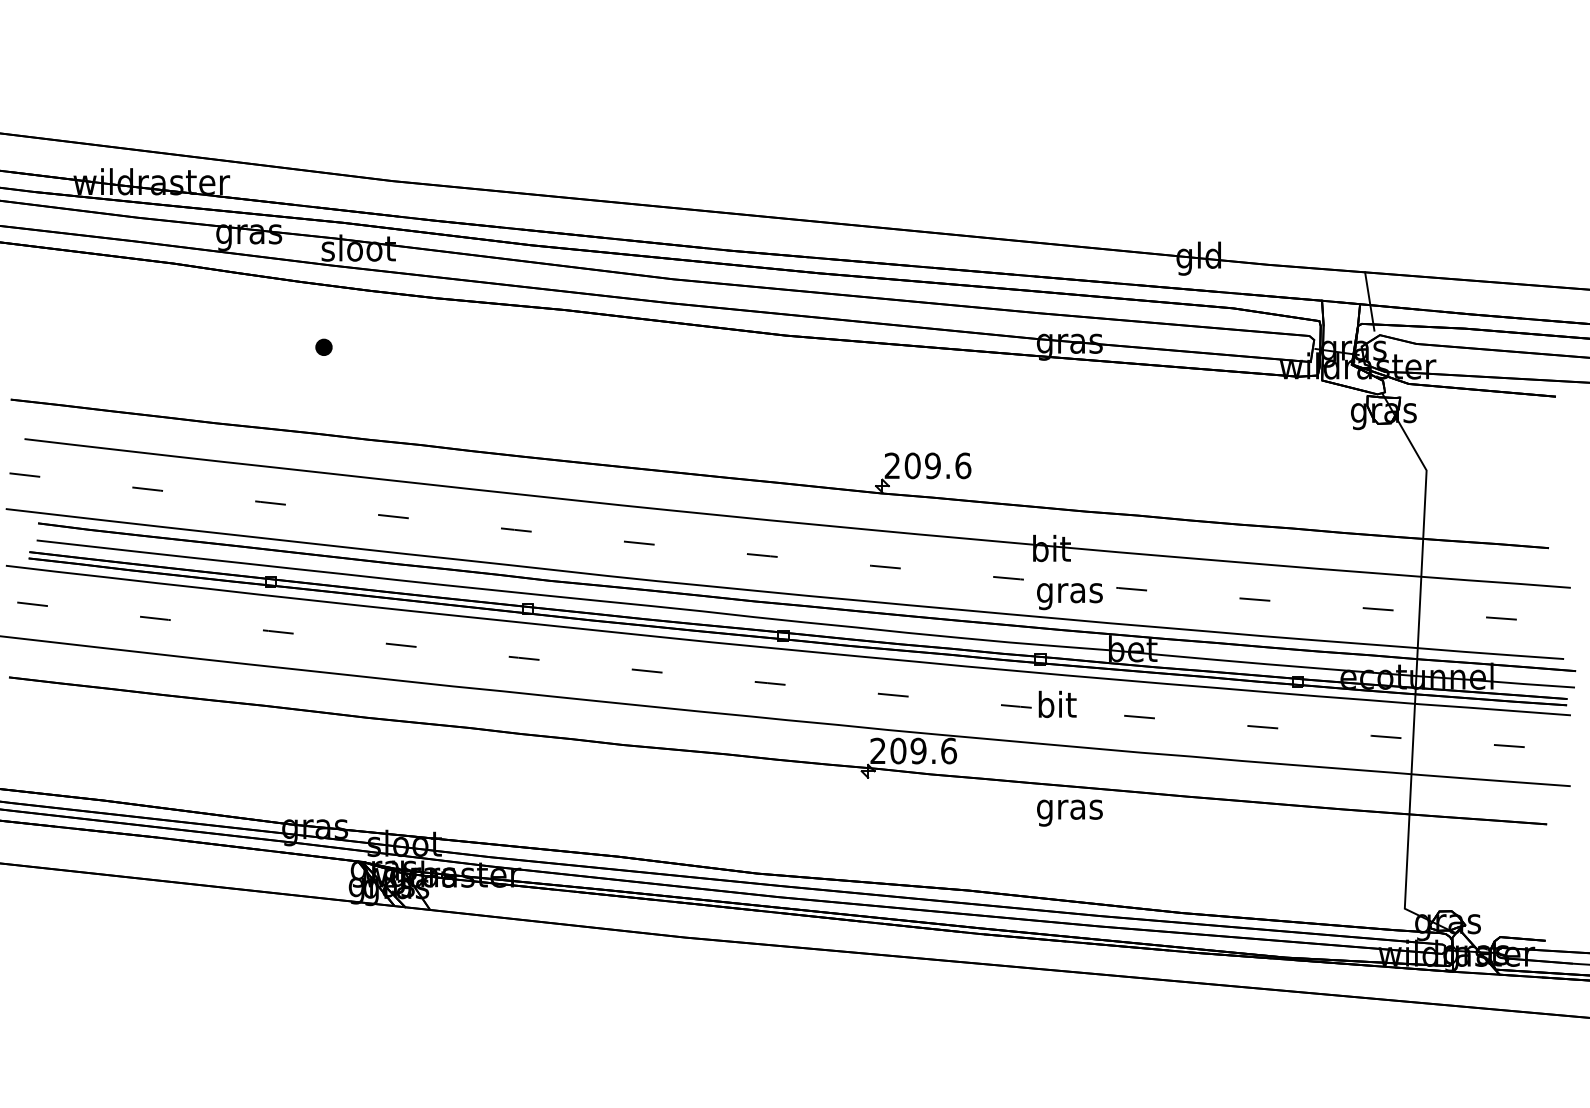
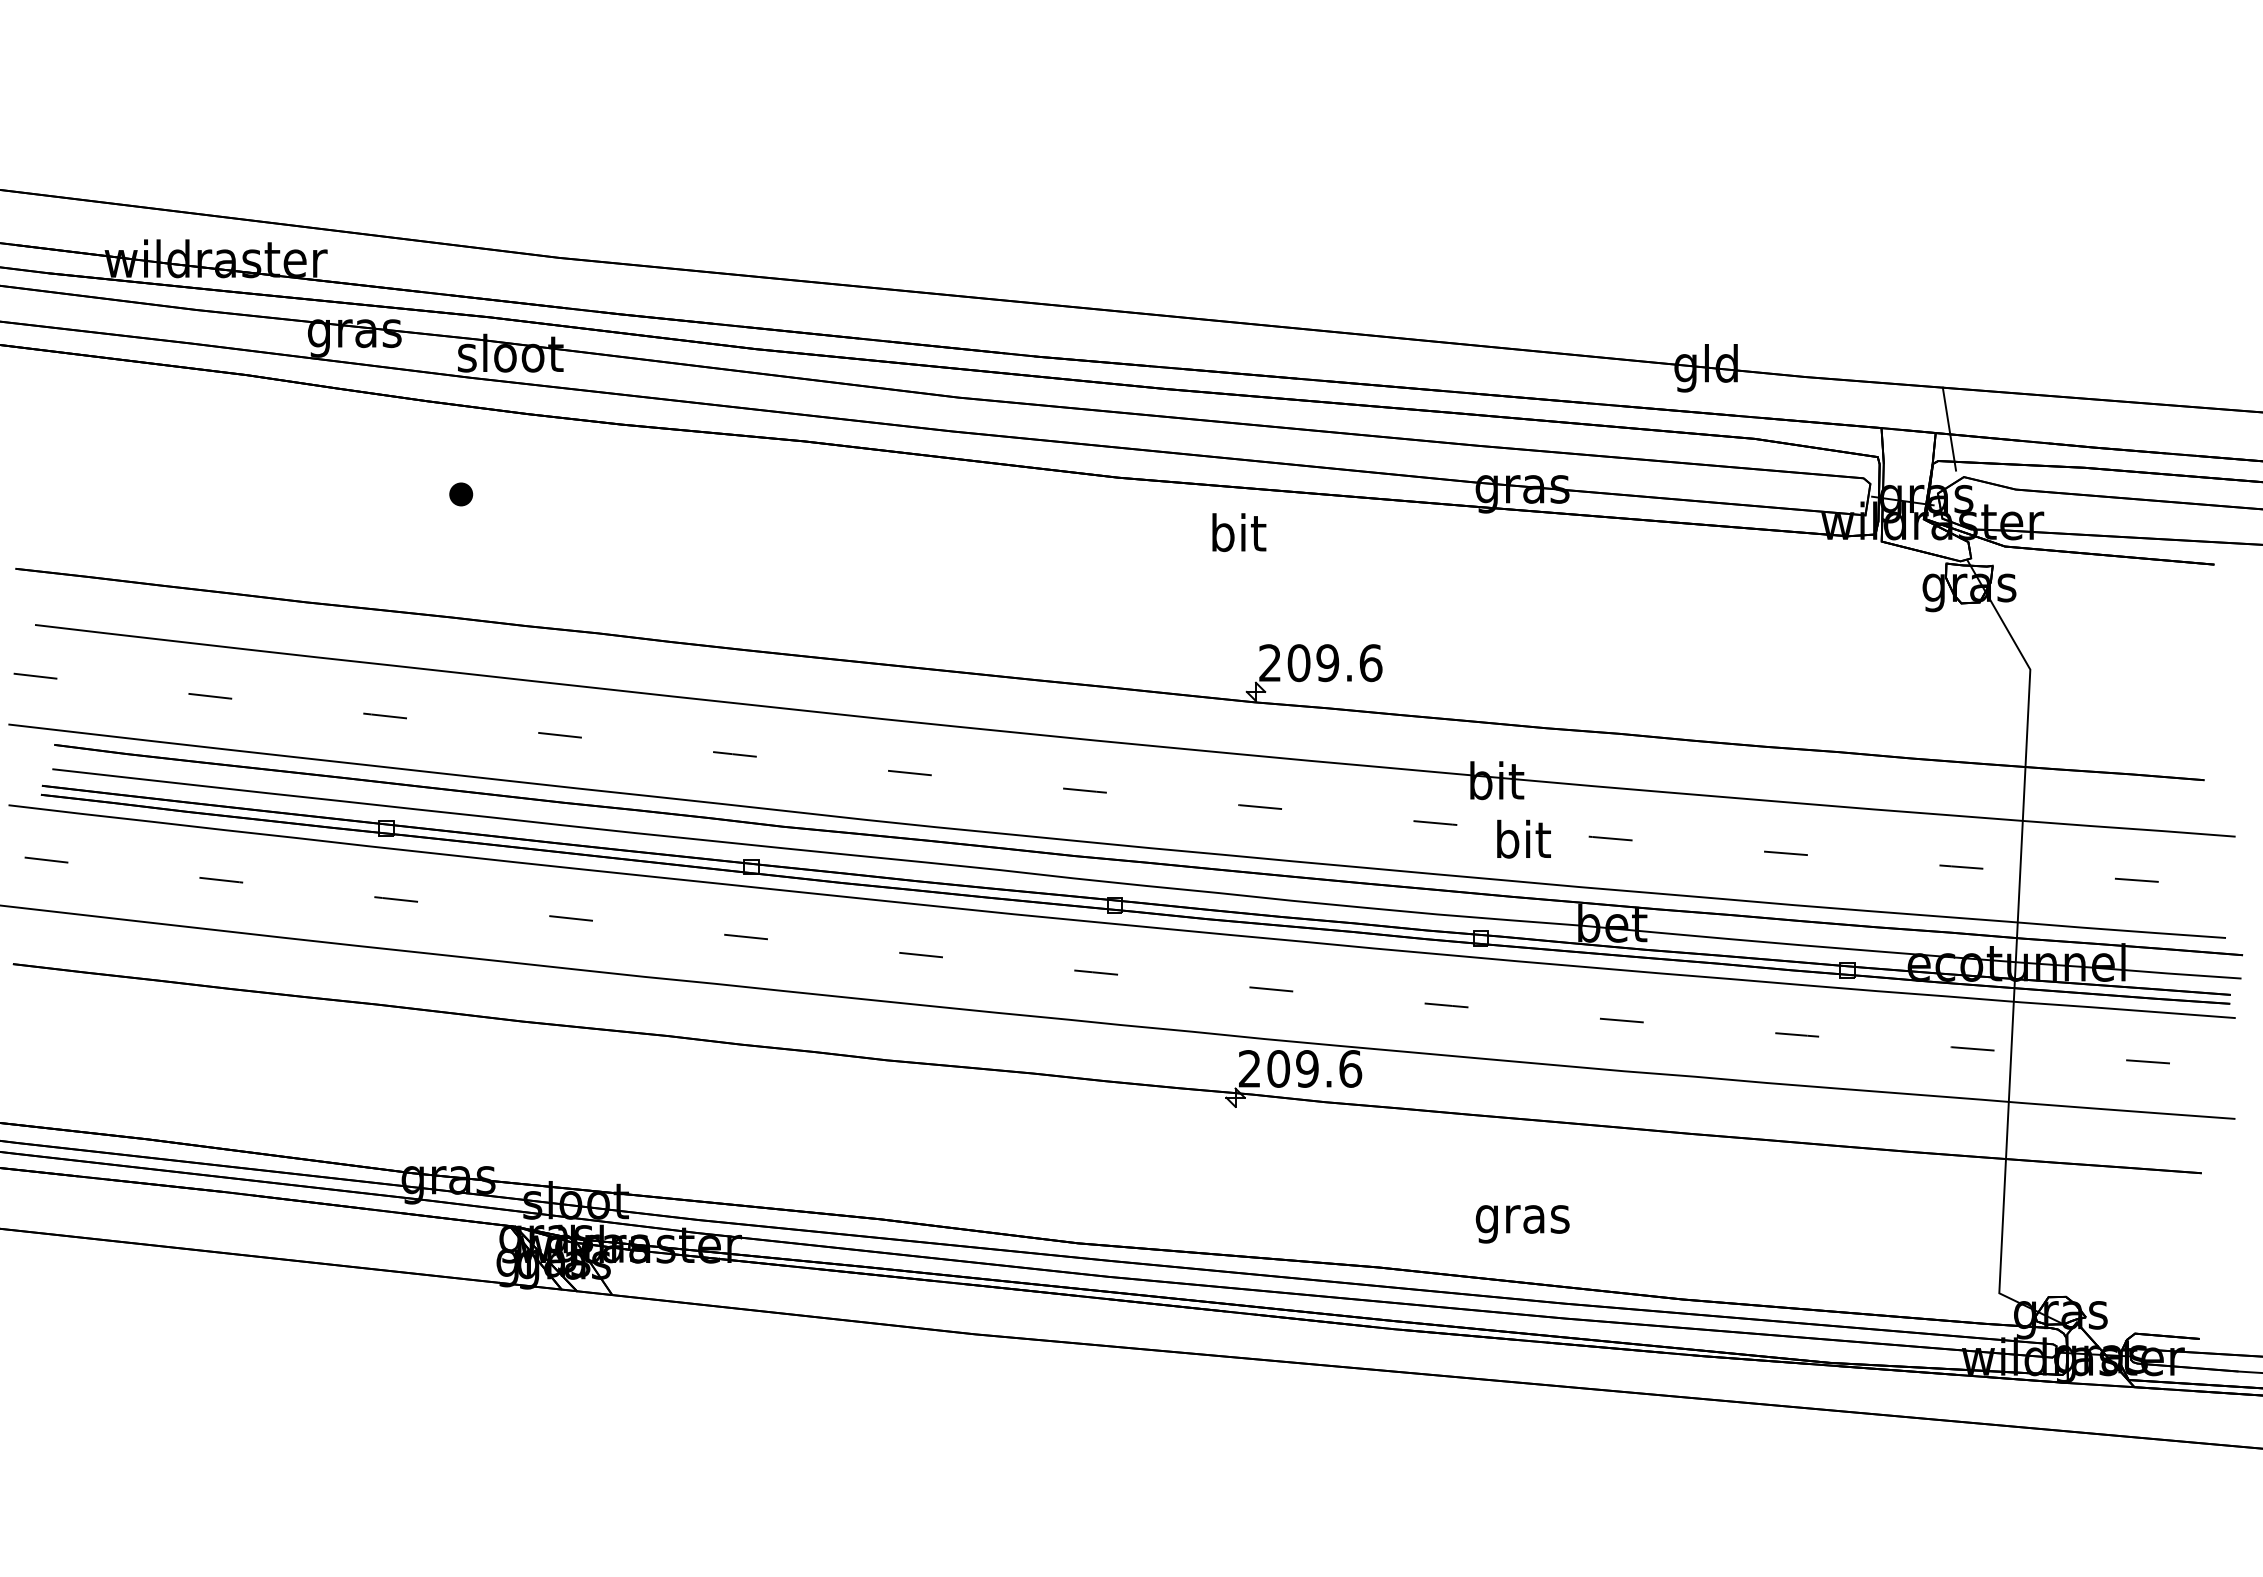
text: (1069, 592) -> (1522, 843), gras -> bit
text: (1057, 704) -> (1239, 532), moved
text: (1069, 813) -> (1522, 1224), moved

